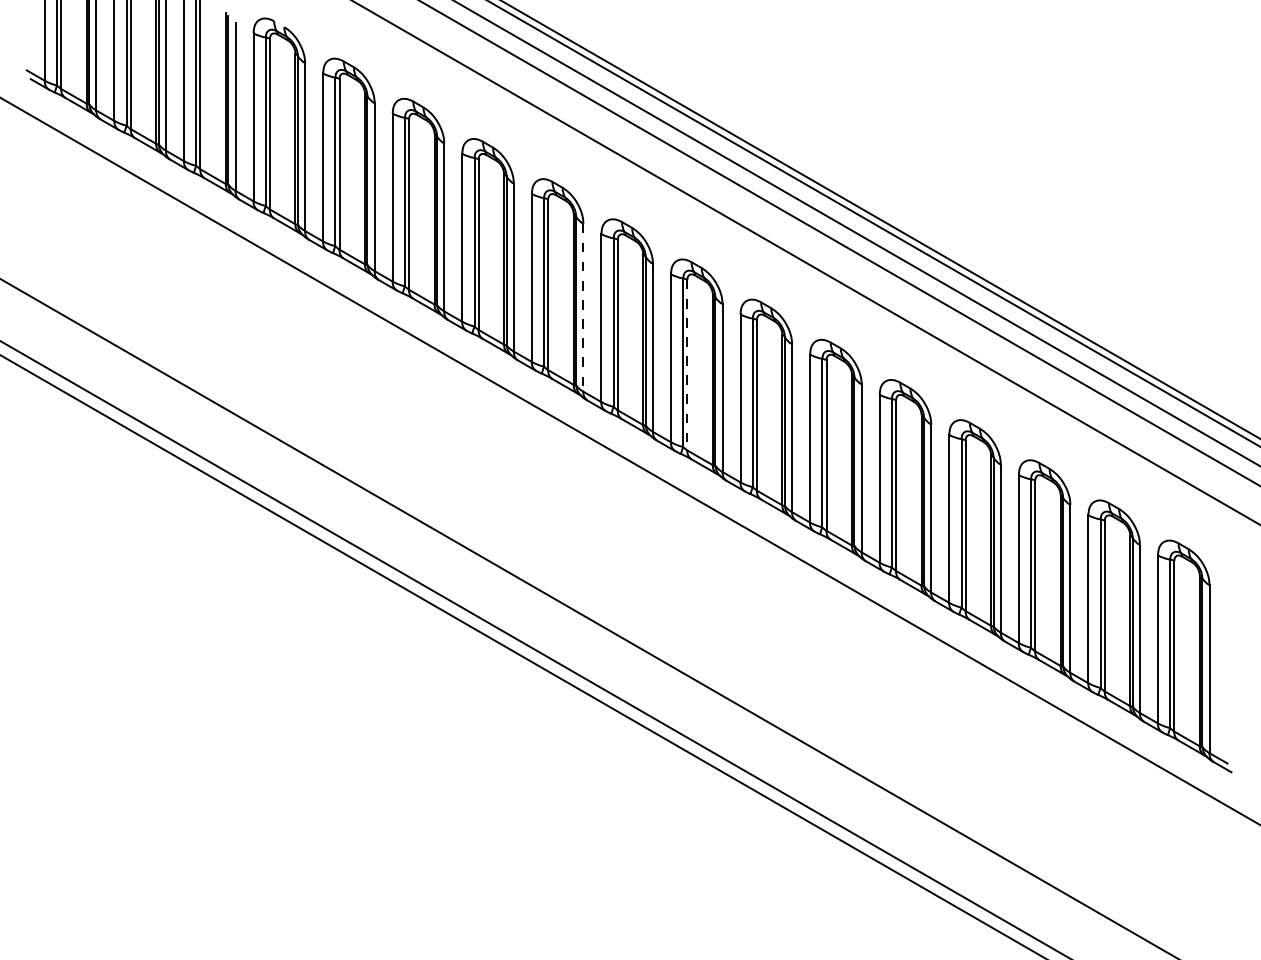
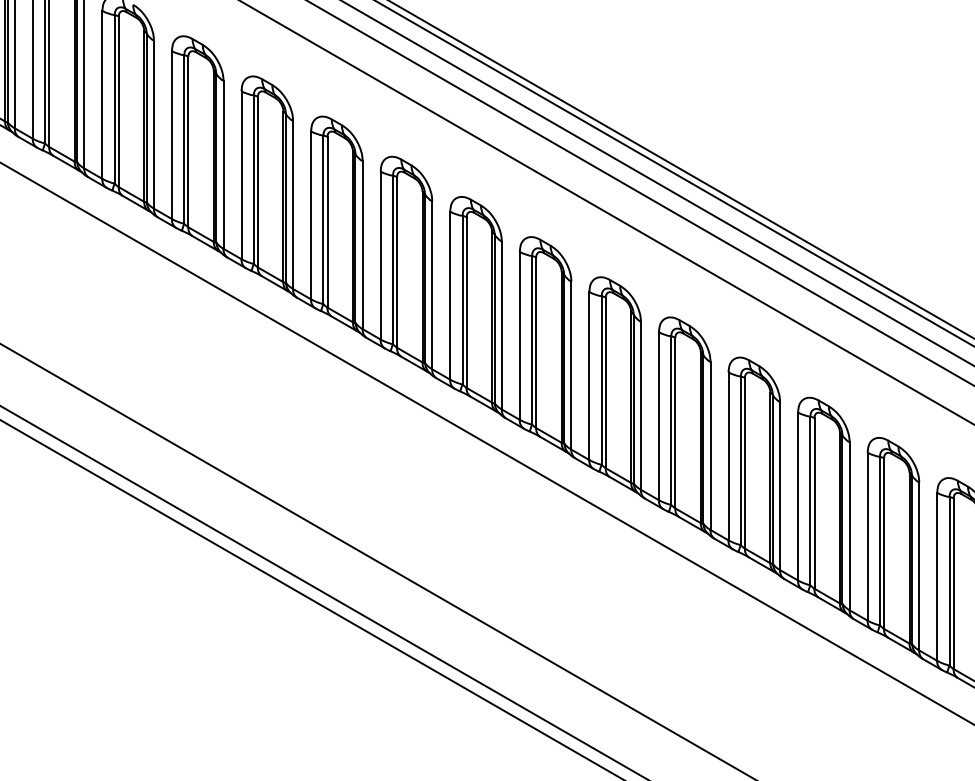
line: (583, 307) -> (432, 285), dashed -> solid
line: (687, 365) -> (536, 343), dashed -> solid

